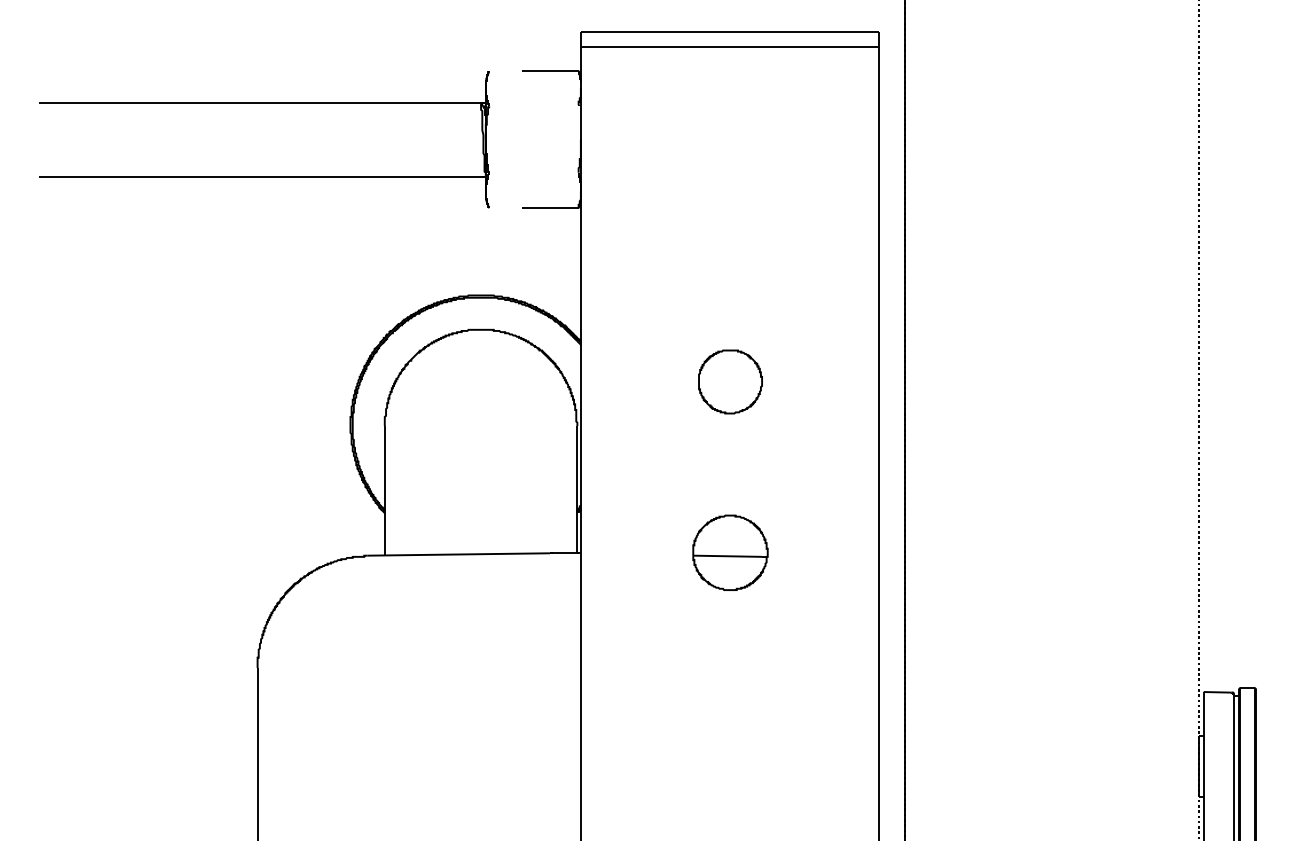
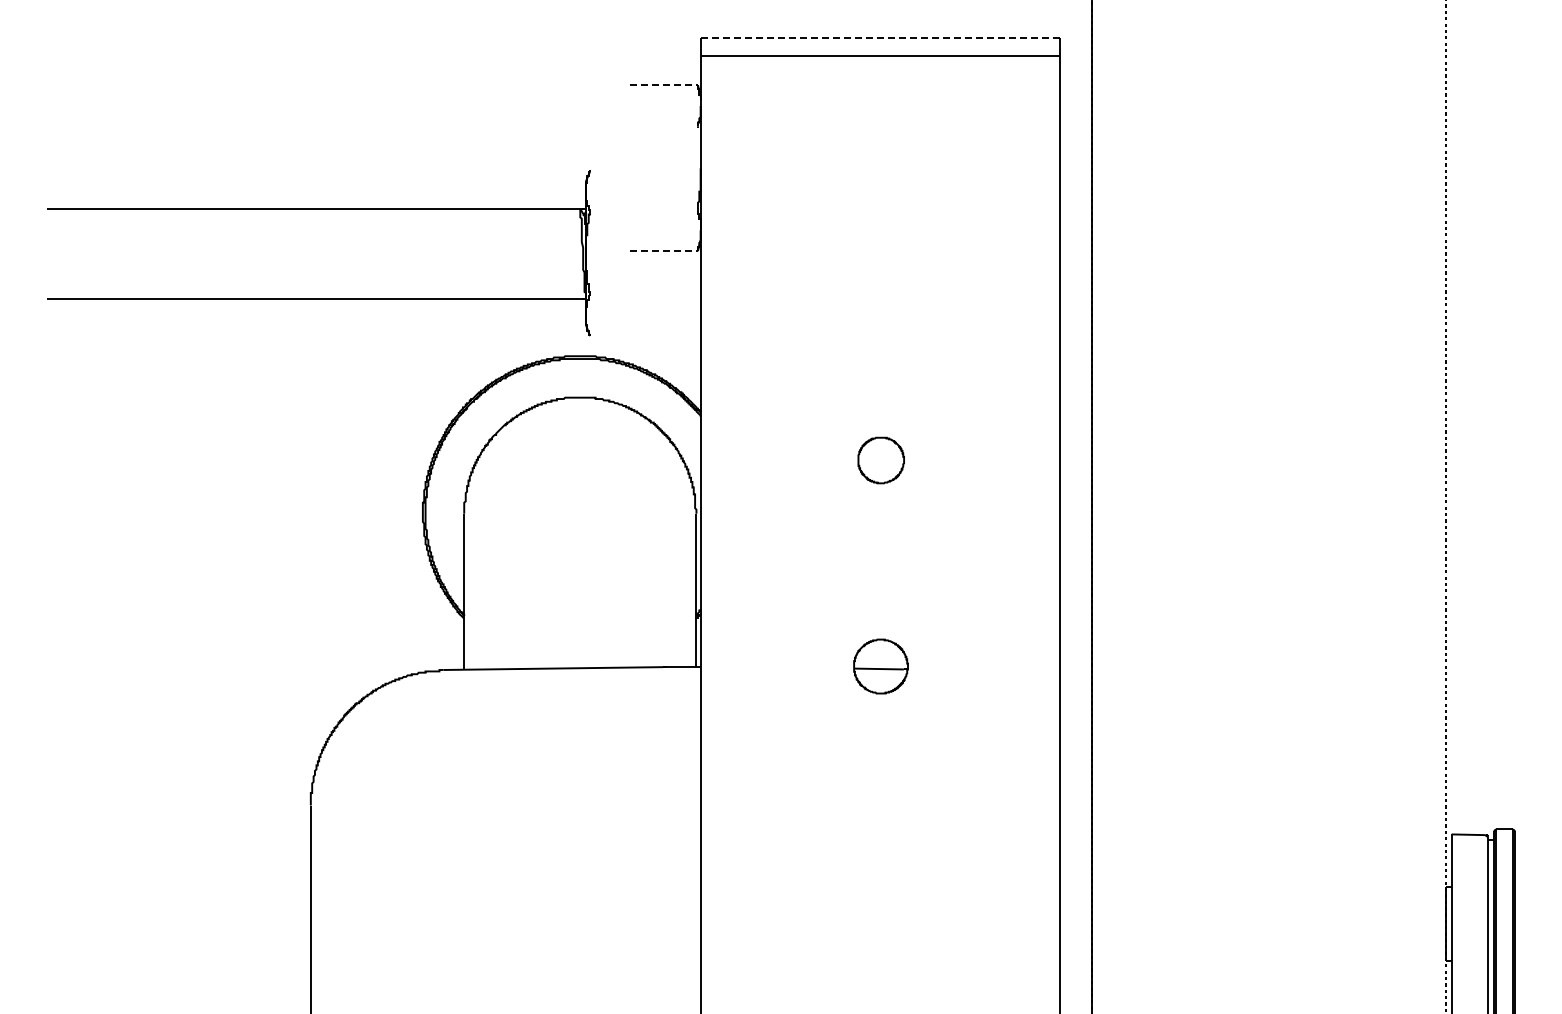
line: (730, 31) -> (880, 38), solid -> dashed
line: (550, 70) -> (664, 85), solid -> dashed
part: (263, 103) -> (318, 209), moved
line: (550, 208) -> (664, 251), solid -> dashed
part: (730, 381) -> (881, 460), size x0.6
part: (730, 552) -> (880, 666), size x0.6

